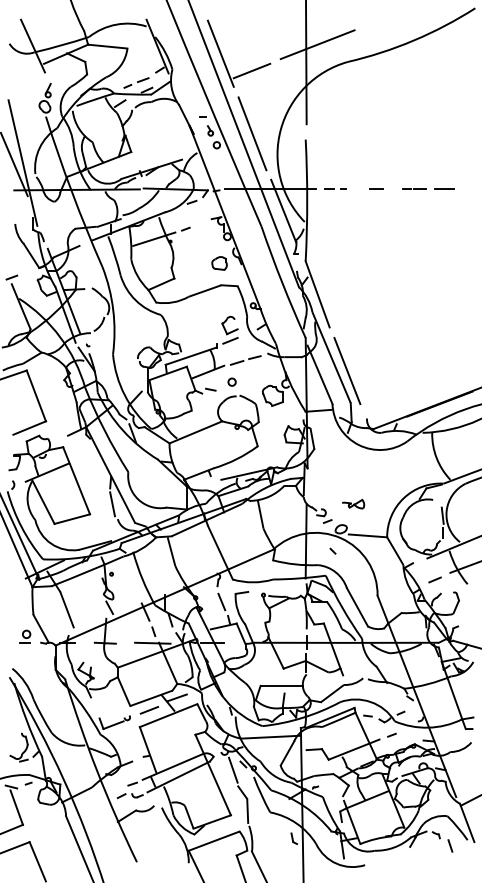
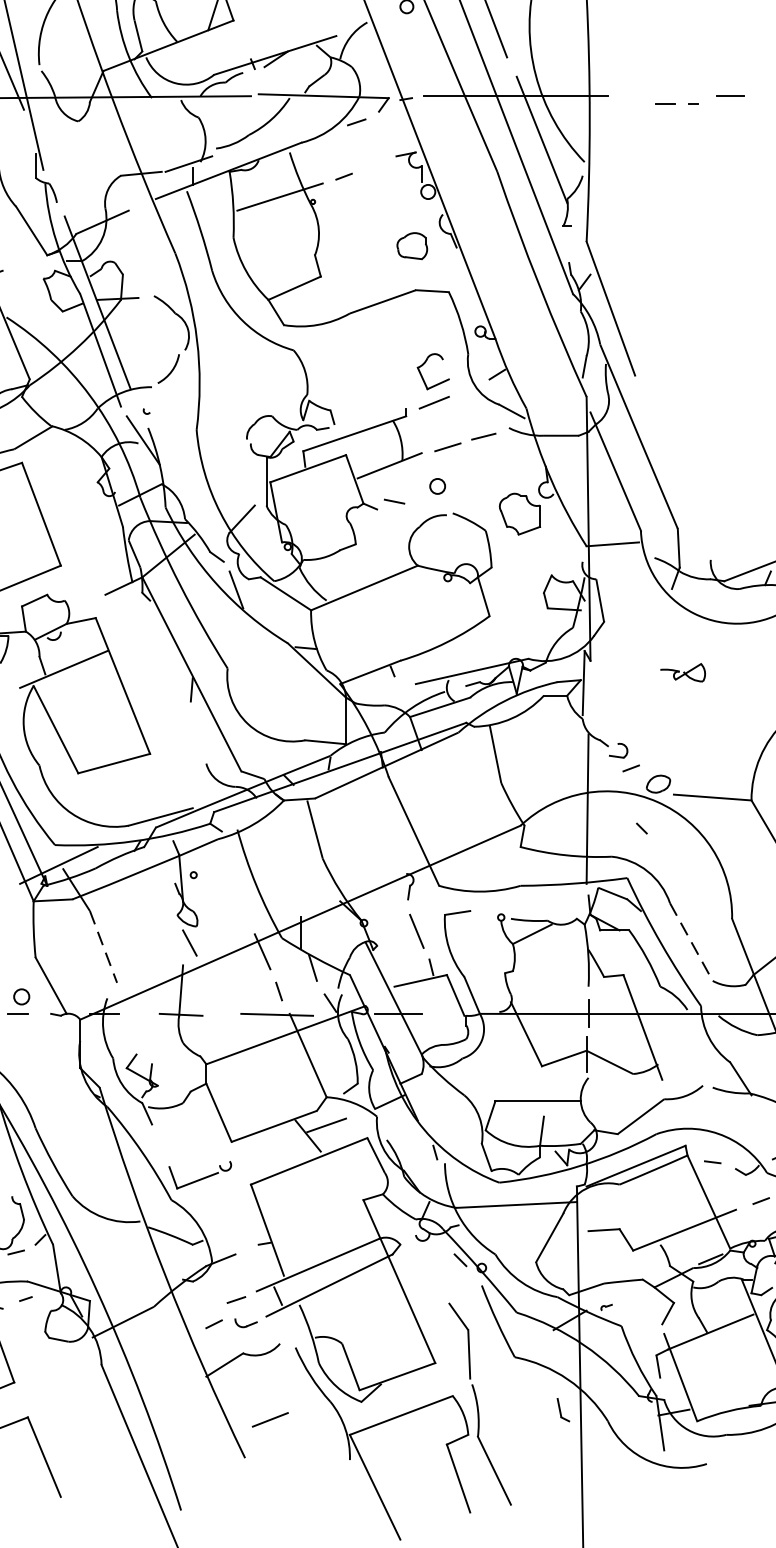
line: (334, 188) -> (675, 102), moved
line: (347, 370) -> (671, 462), removed
part: (353, 503) -> (683, 671), moved
line: (112, 504) -> (195, 733), removed
line: (357, 607) -> (691, 942), solid -> dashed
line: (67, 609) -> (104, 946), solid -> dashed
line: (149, 710) -> (270, 1420), moved
line: (233, 769) -> (440, 1270), removed

